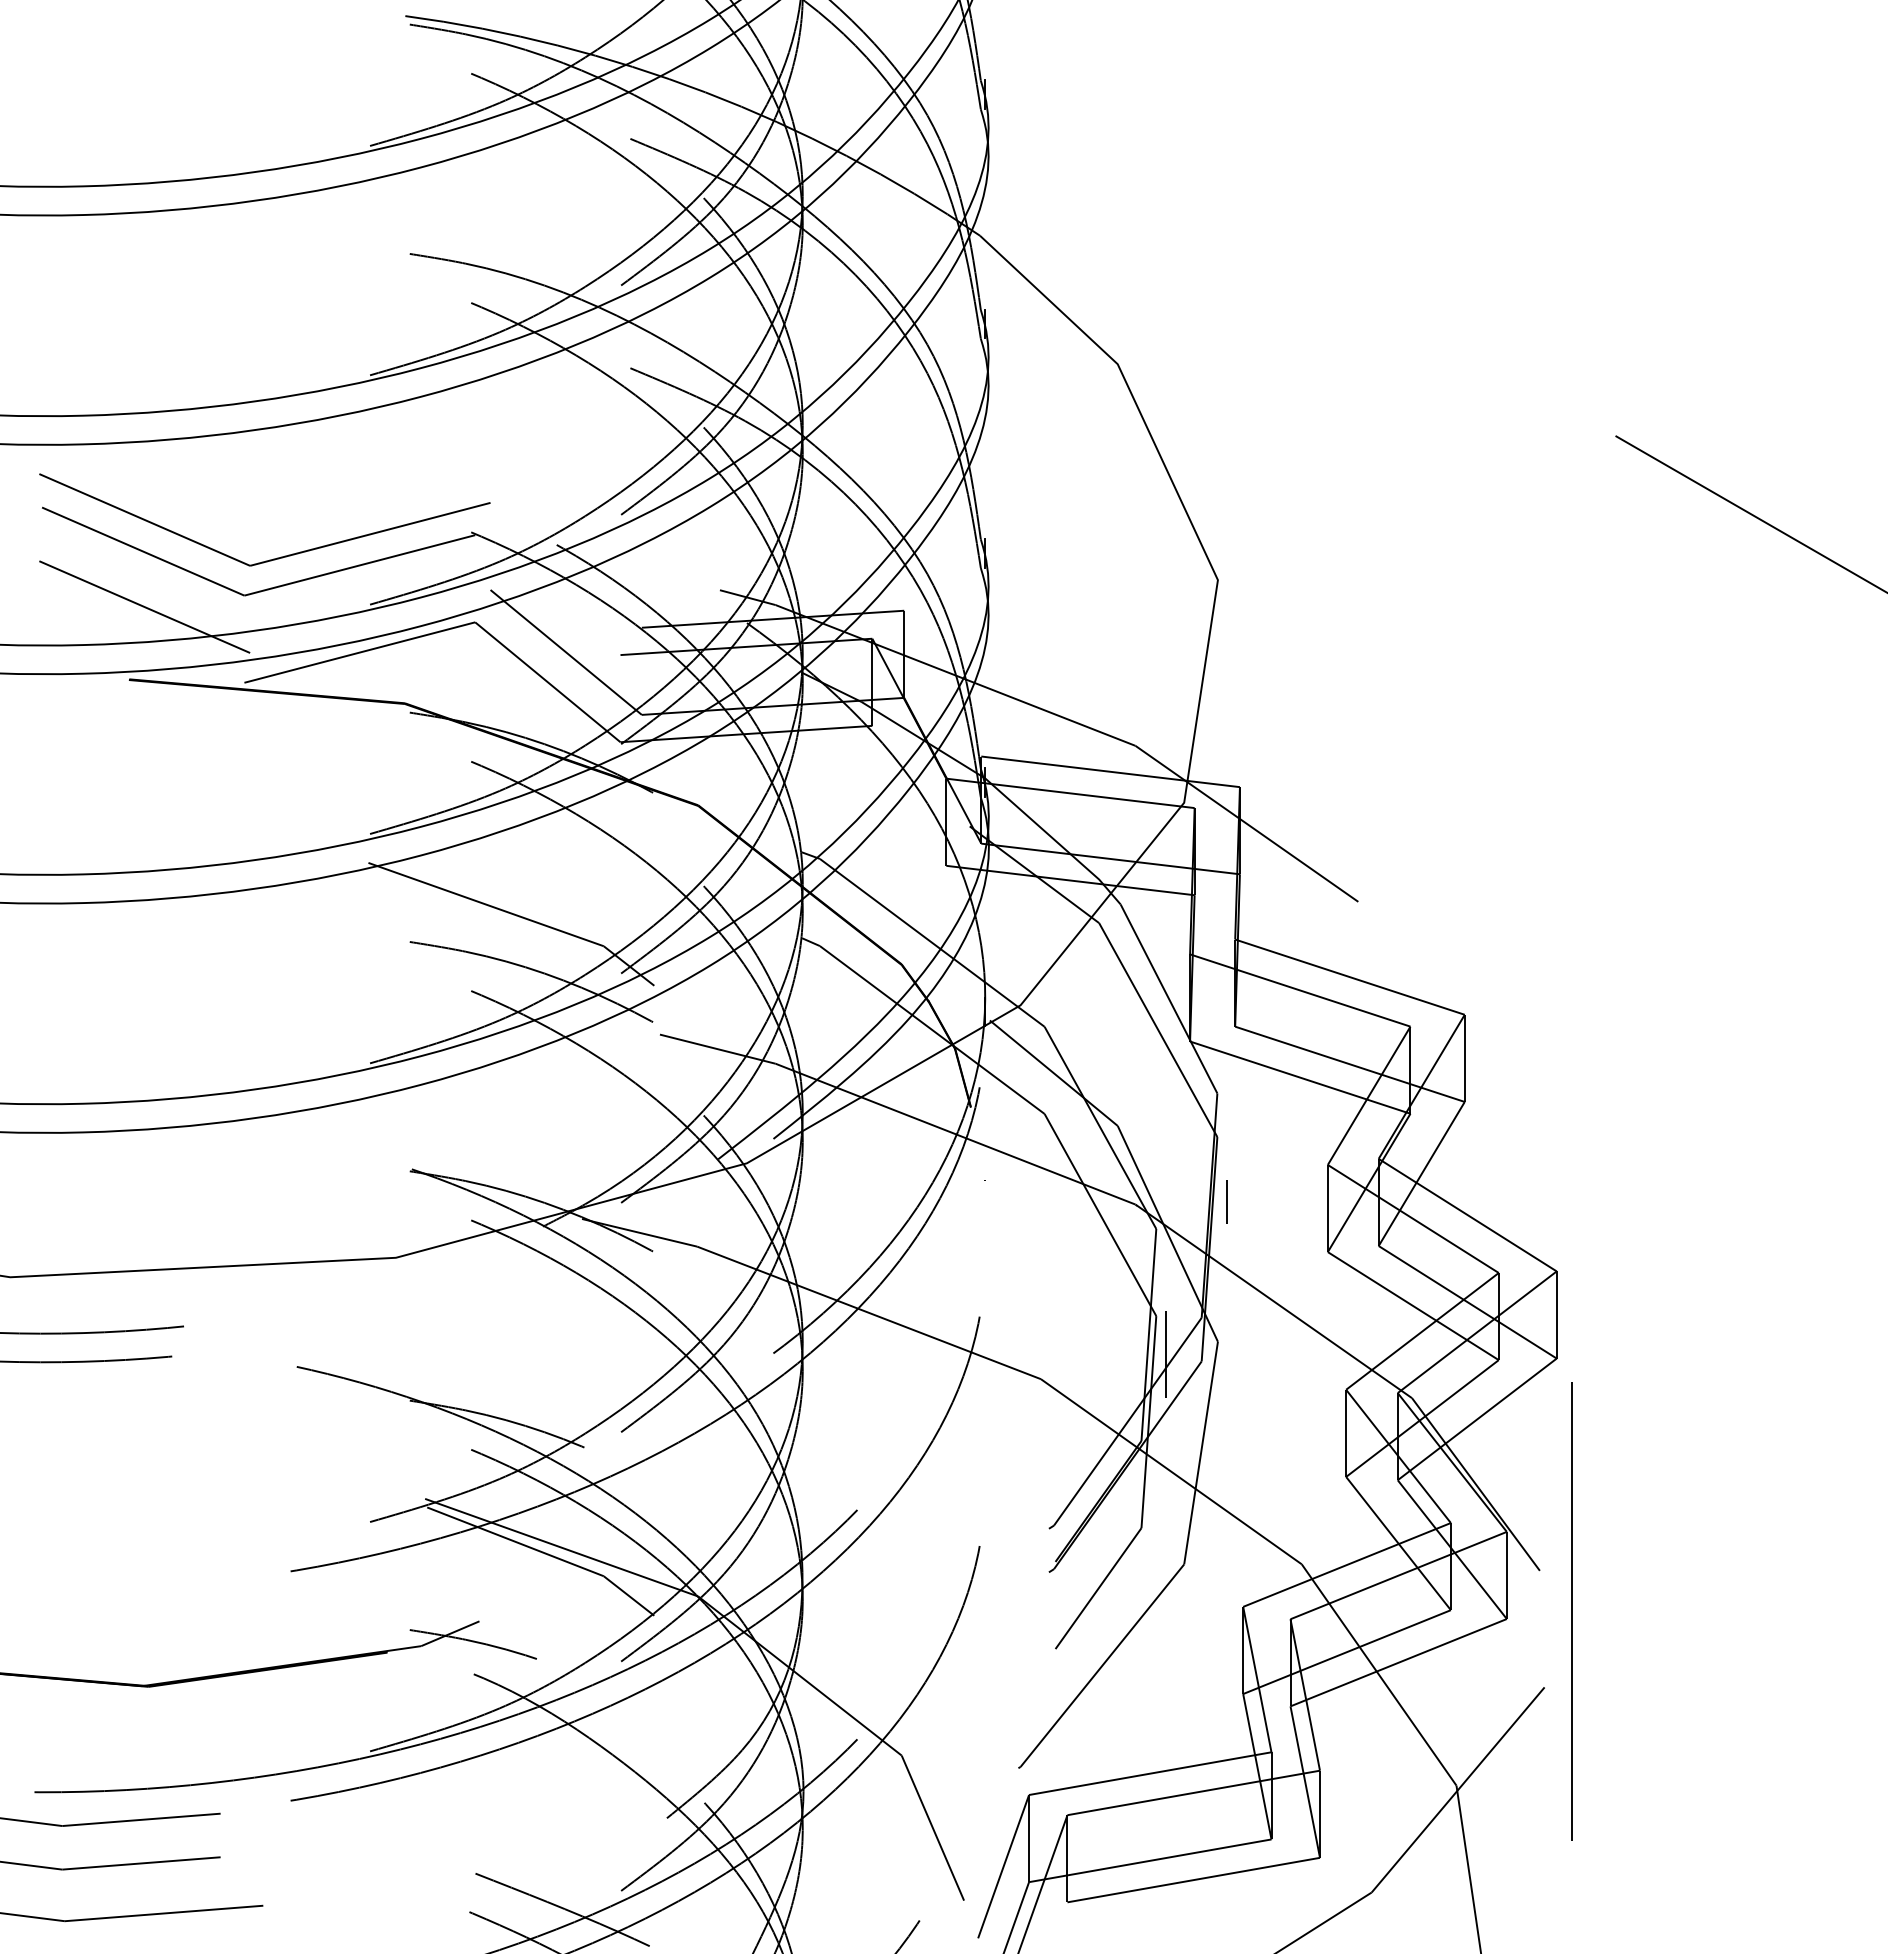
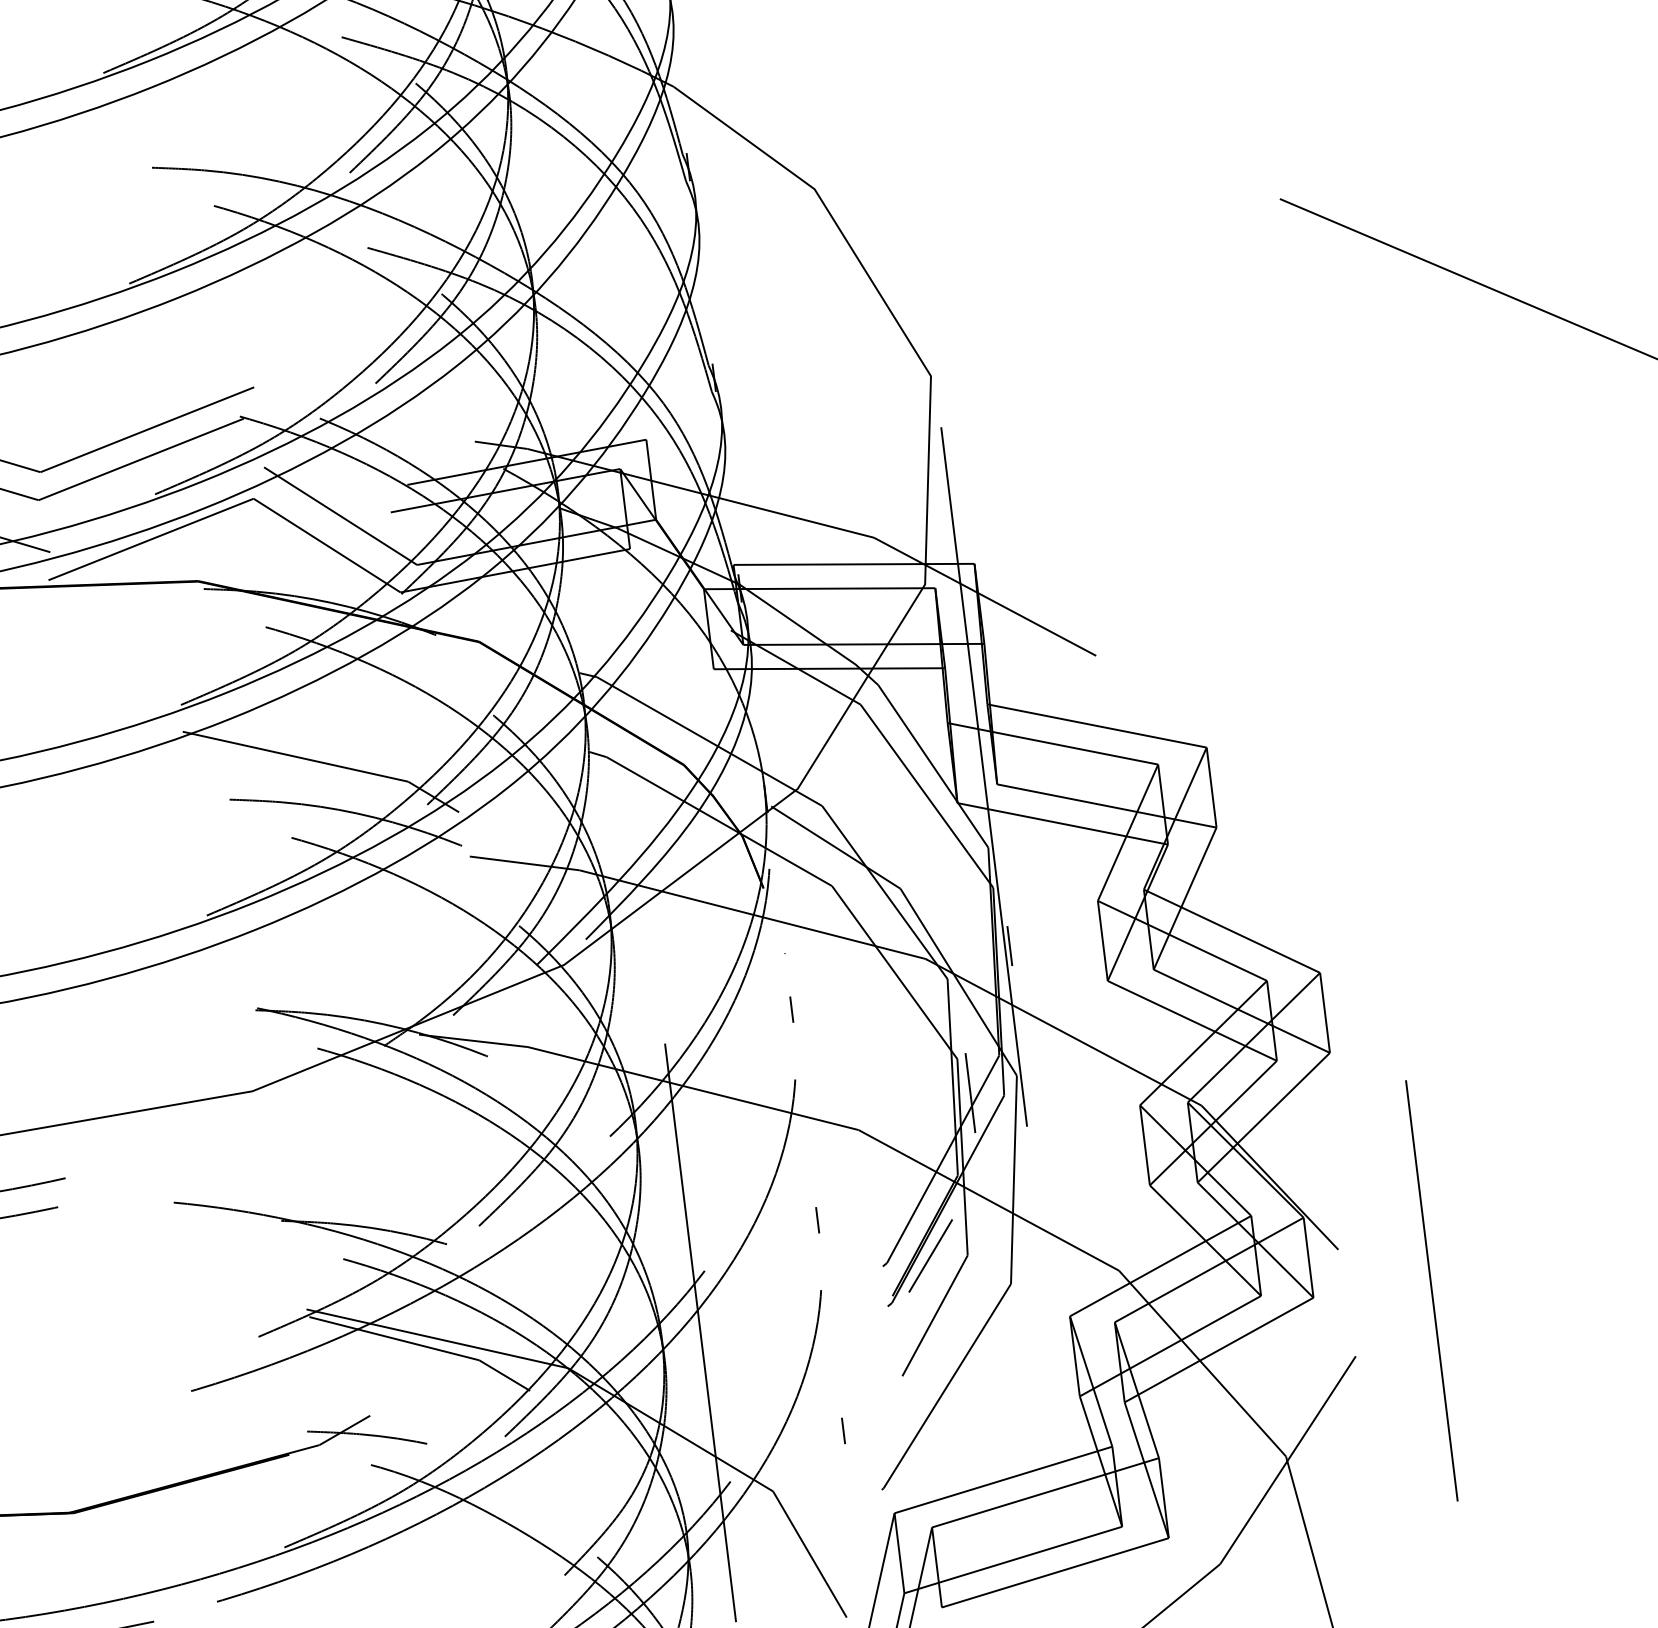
line: (1222, 1016) -> (984, 776), added
line: (985, 1240) -> (792, 1008), added
line: (984, 1470) -> (817, 1220), added
line: (1101, 1523) -> (930, 1255), added
line: (844, 1575) -> (700, 1332), added
line: (1571, 1611) -> (1431, 1291), moved
line: (985, 1699) -> (843, 1430), added

